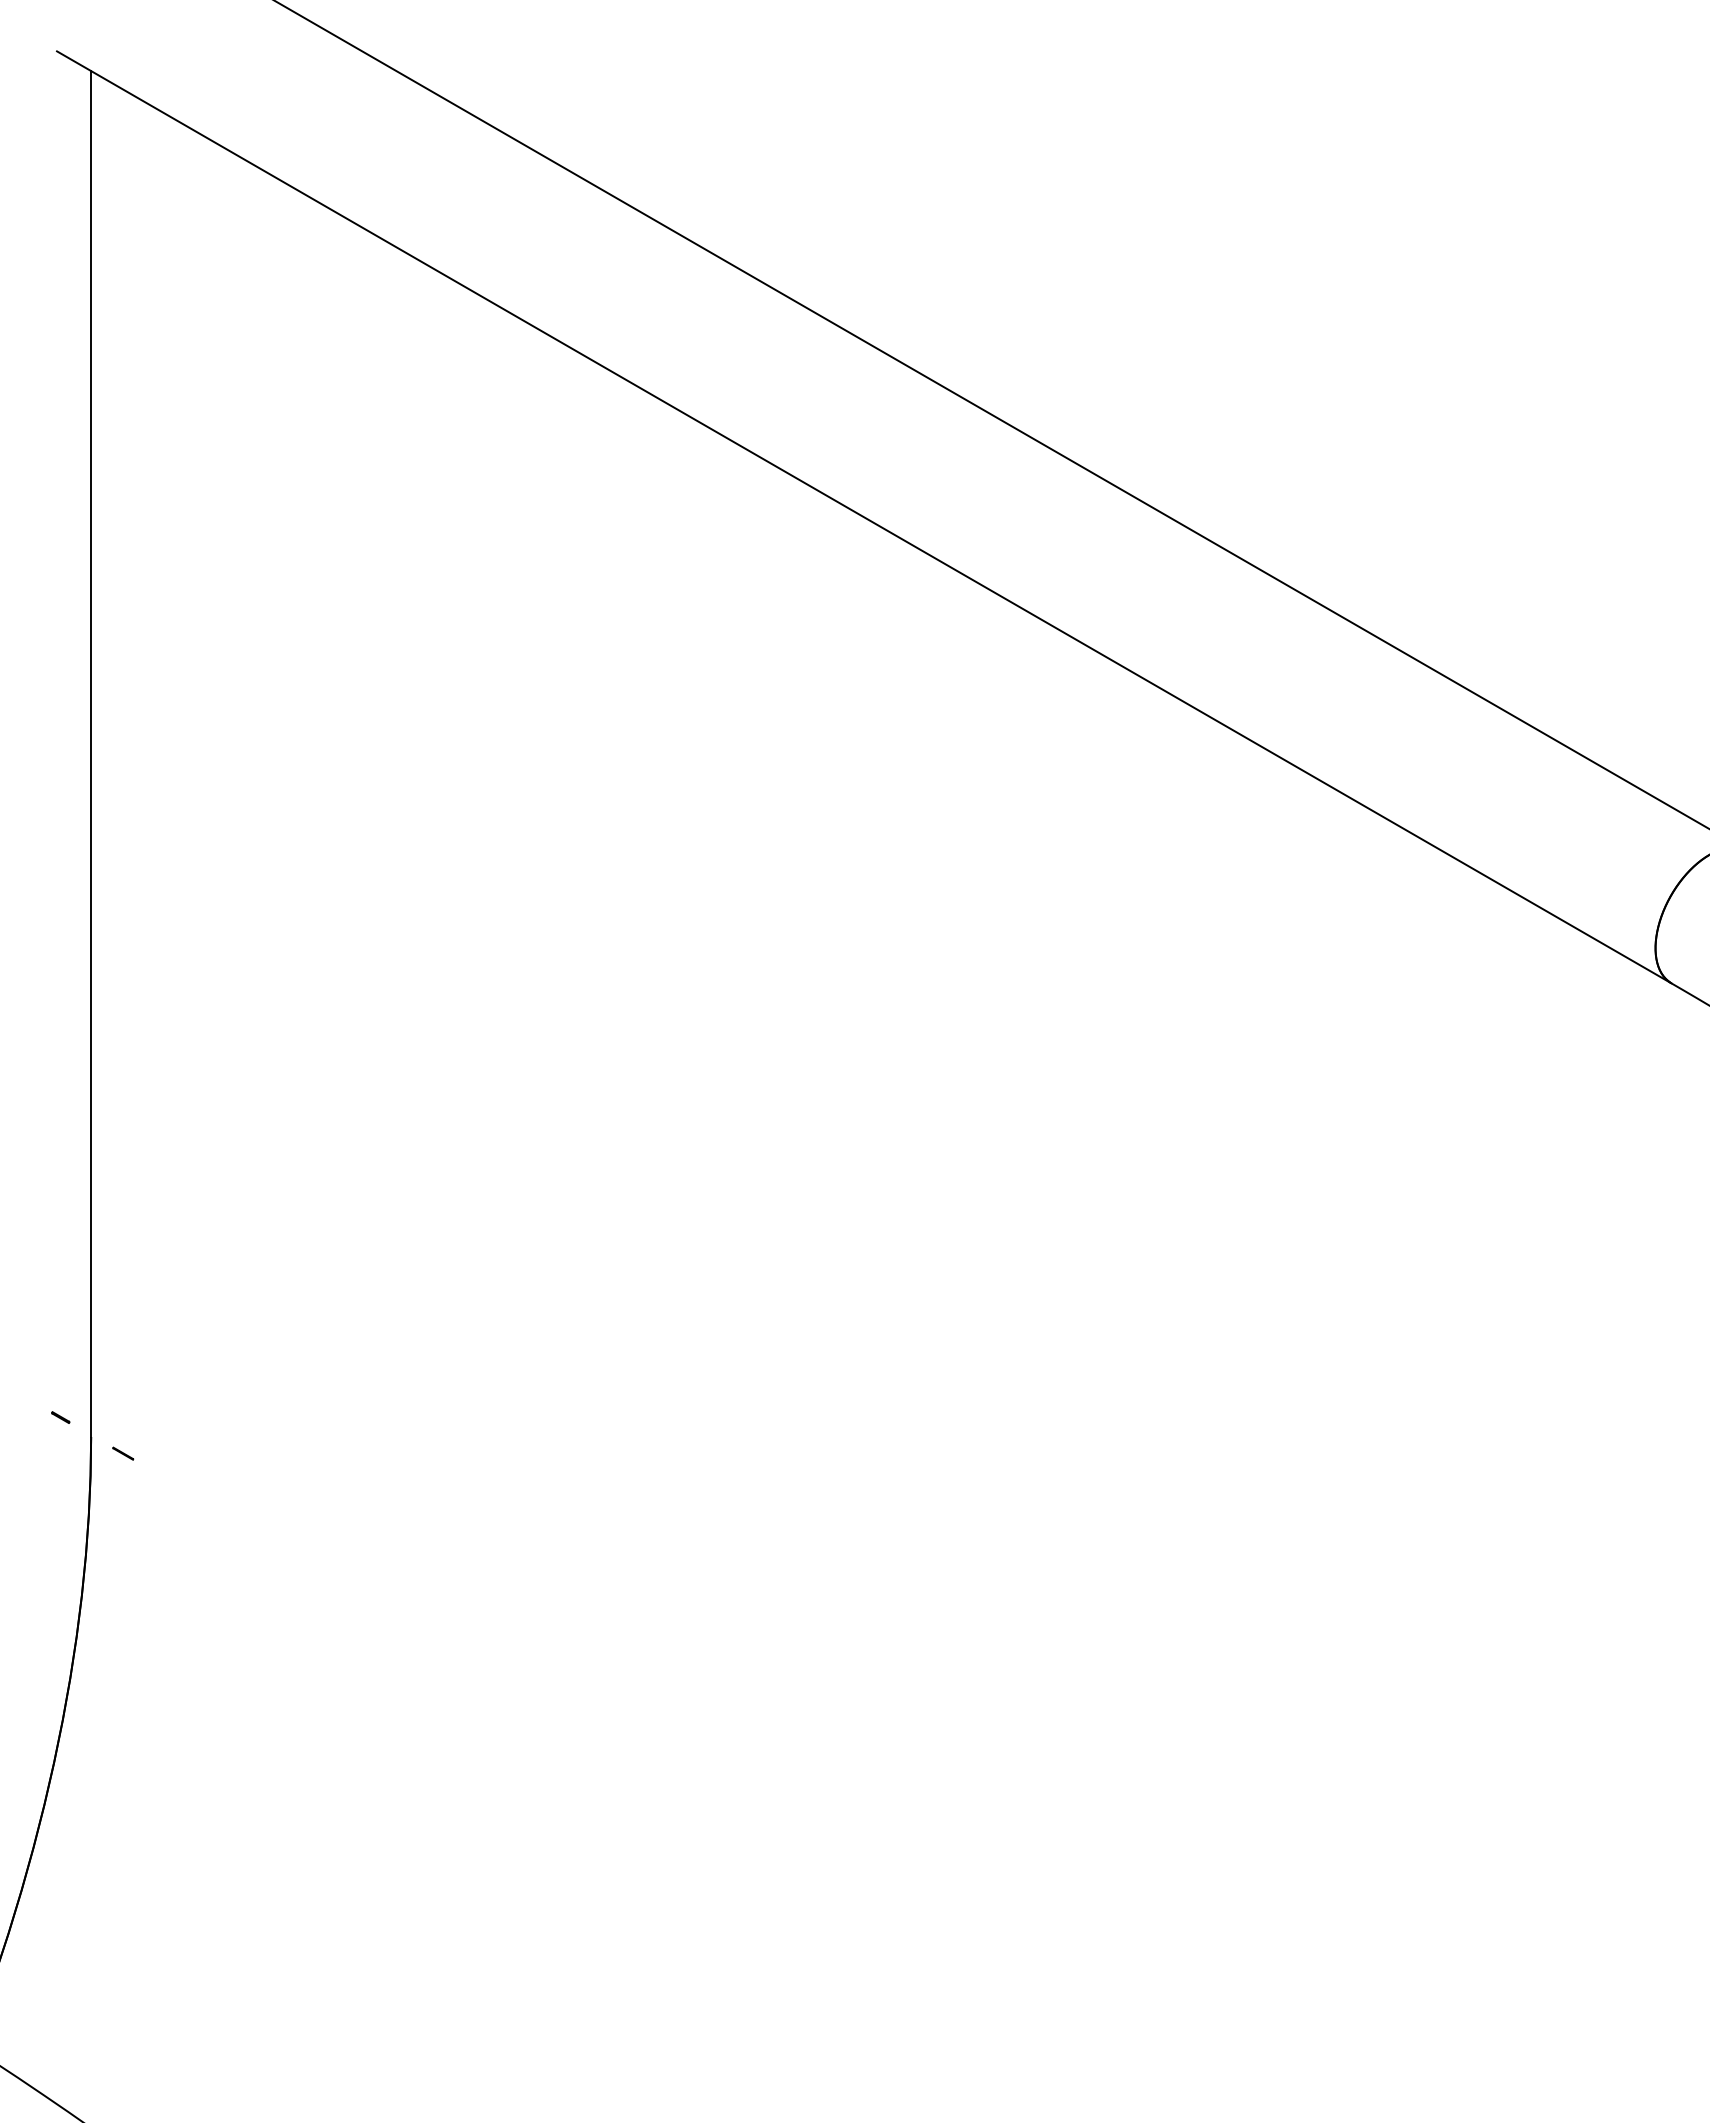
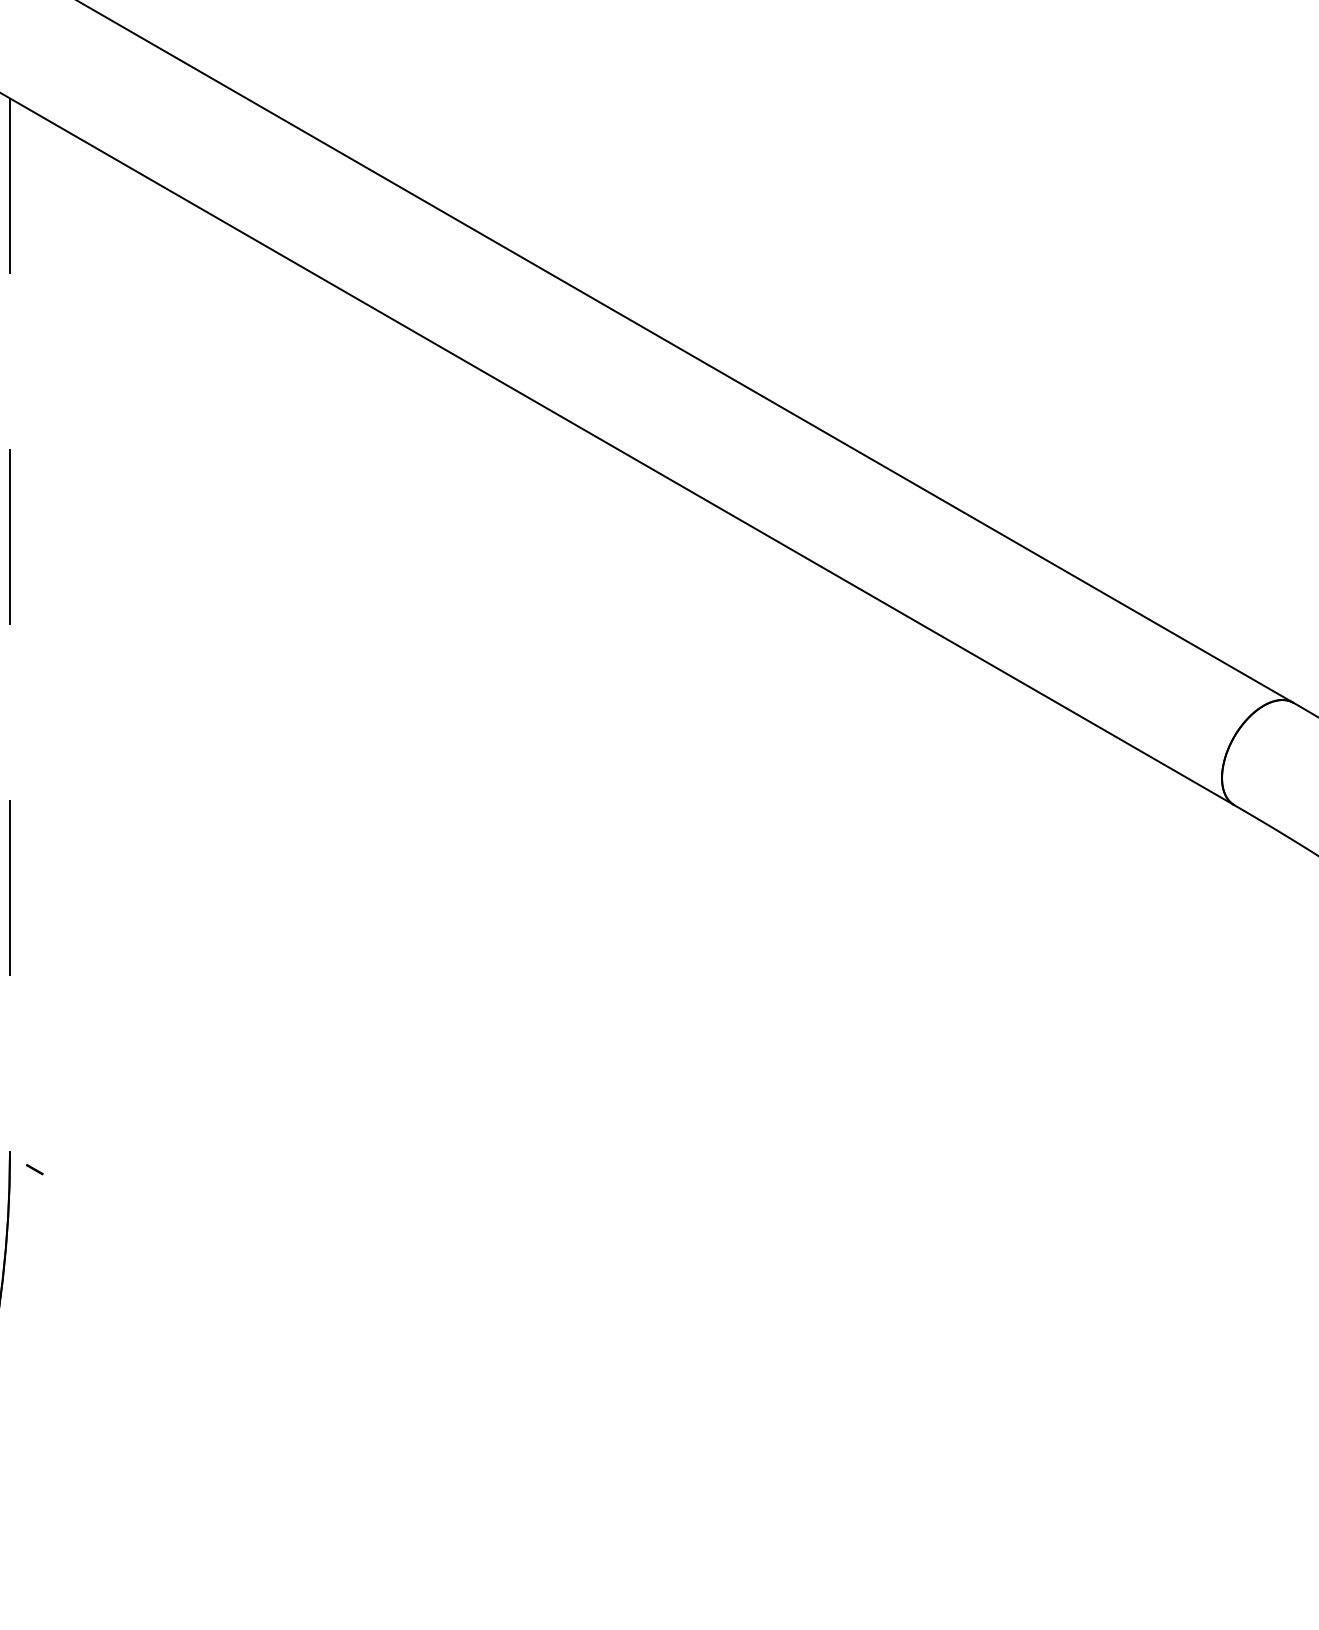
line: (91, 754) -> (10, 627), solid -> dashed

